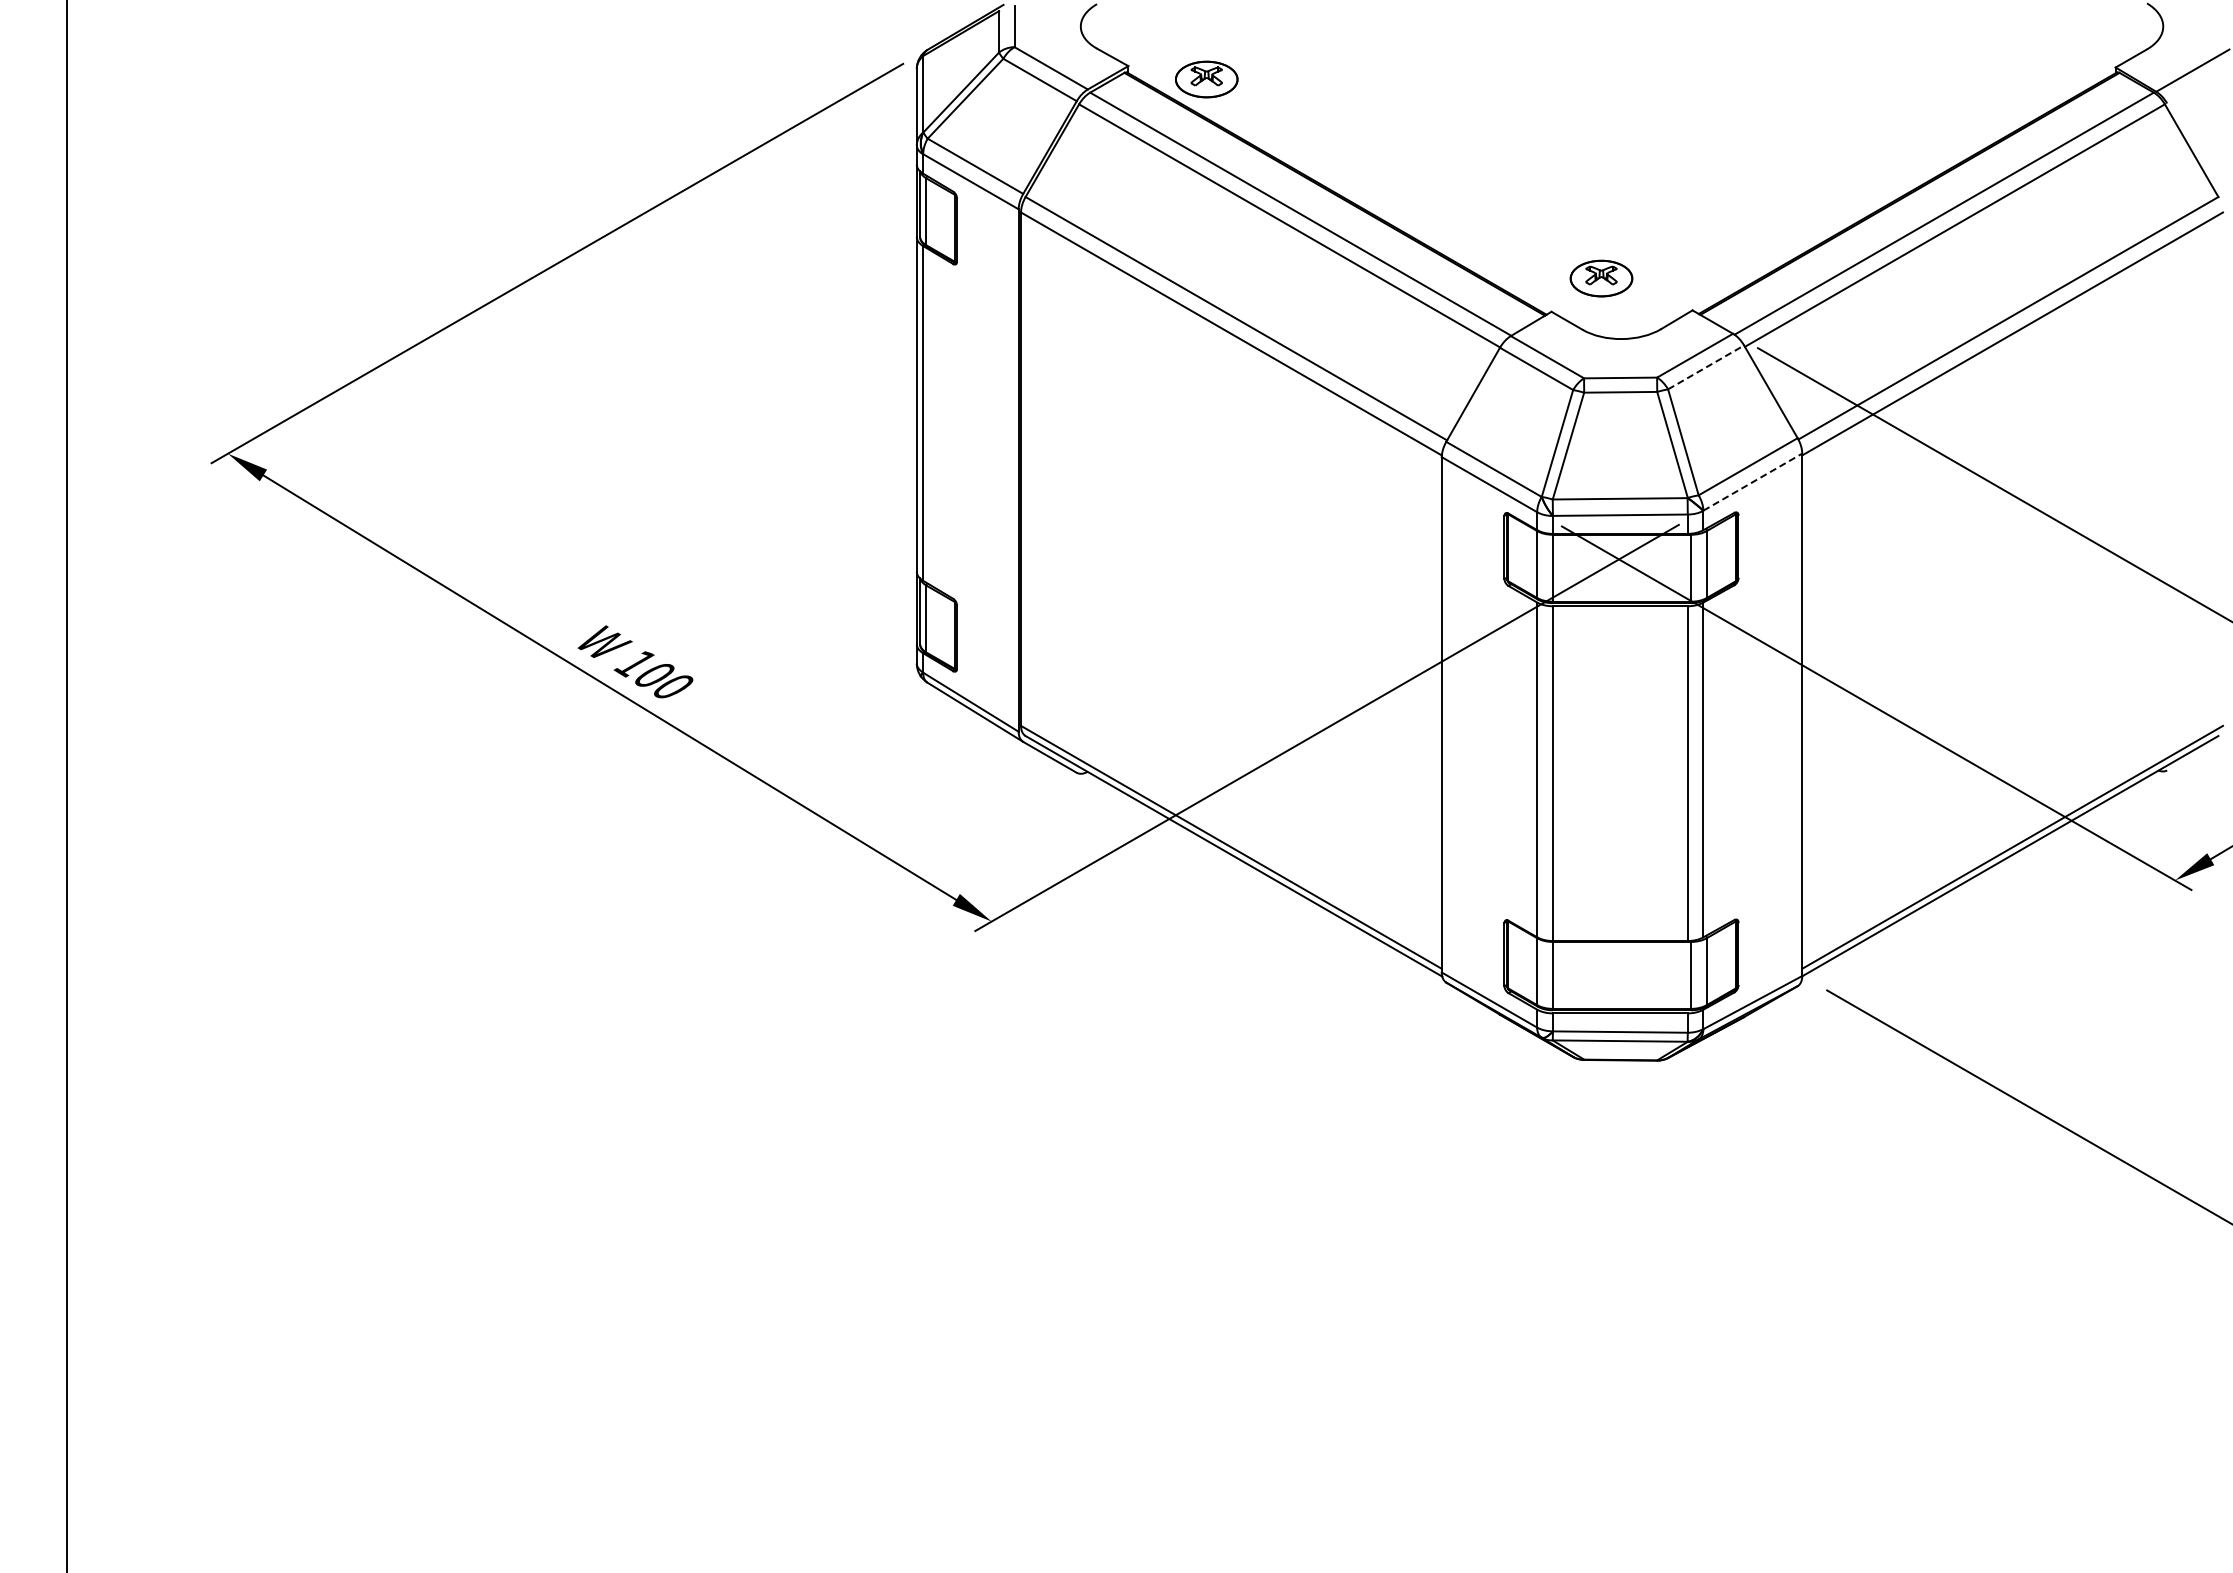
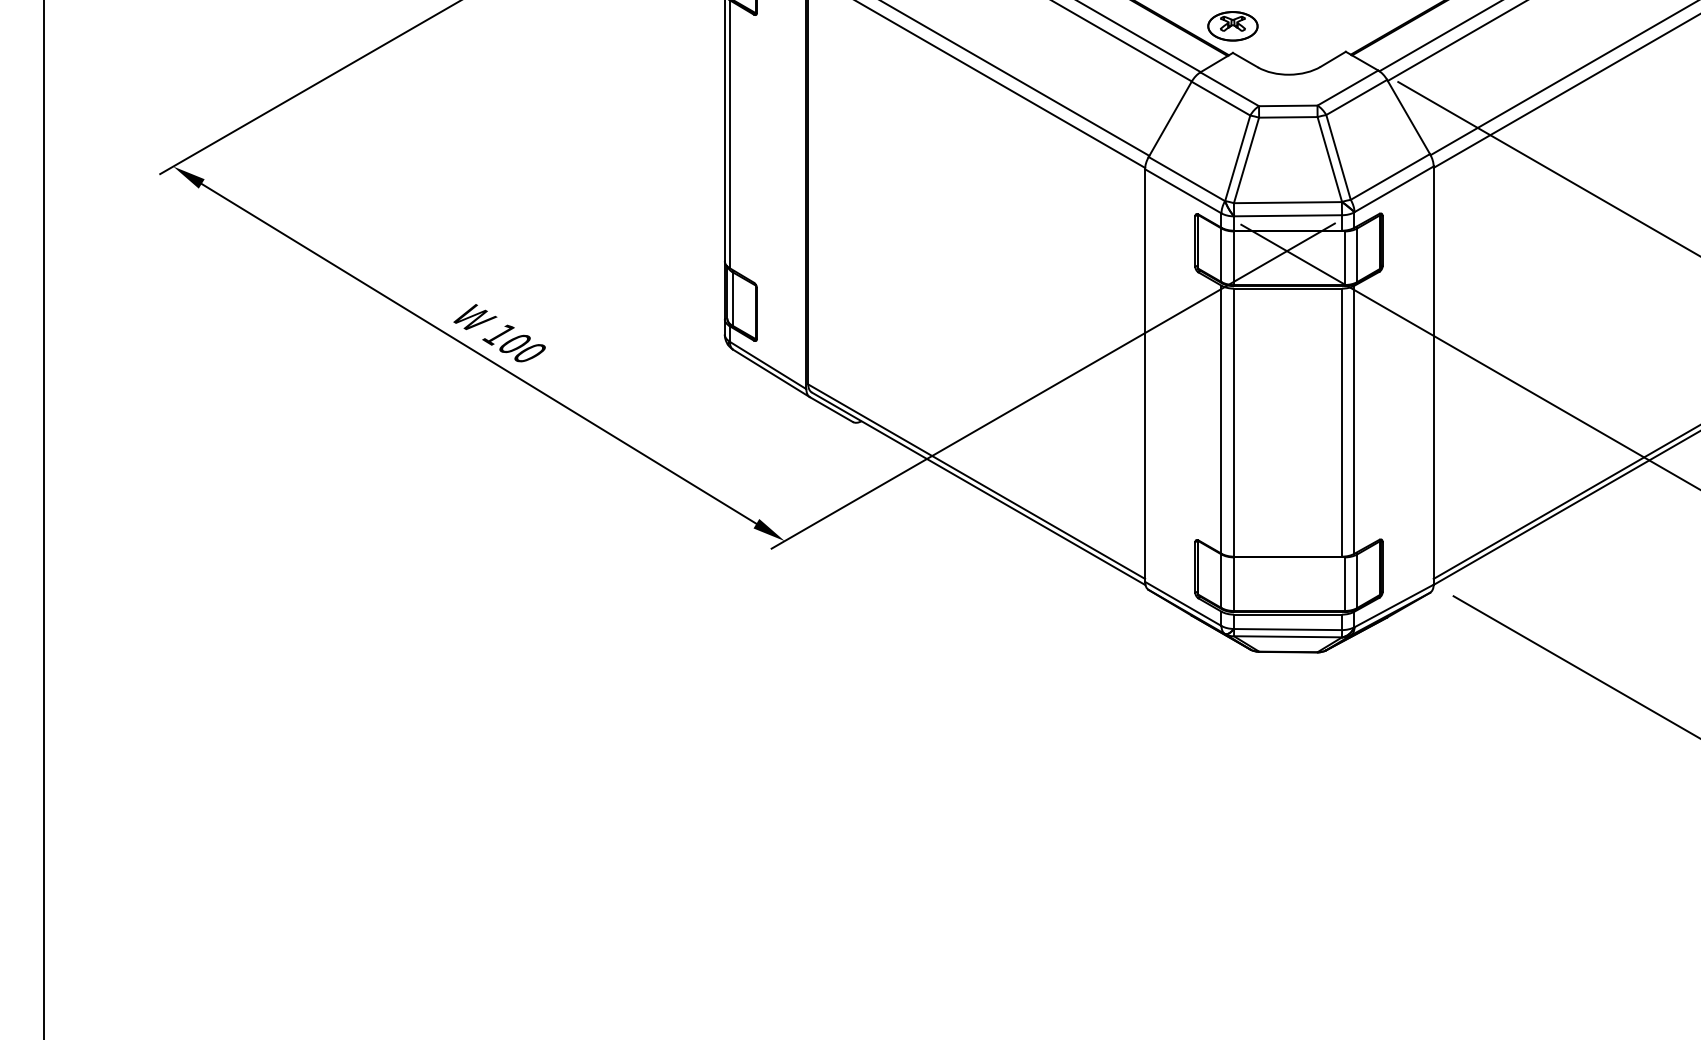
part: (1601, 278) -> (1232, 26), moved
line: (1706, 367) -> (1357, 97), dashed -> solid
line: (1753, 481) -> (1394, 188), dashed -> solid

